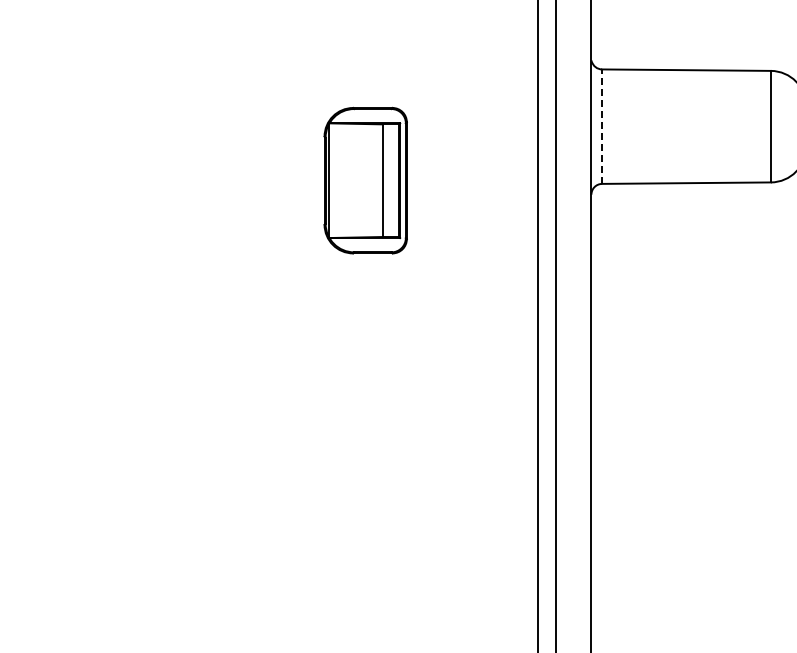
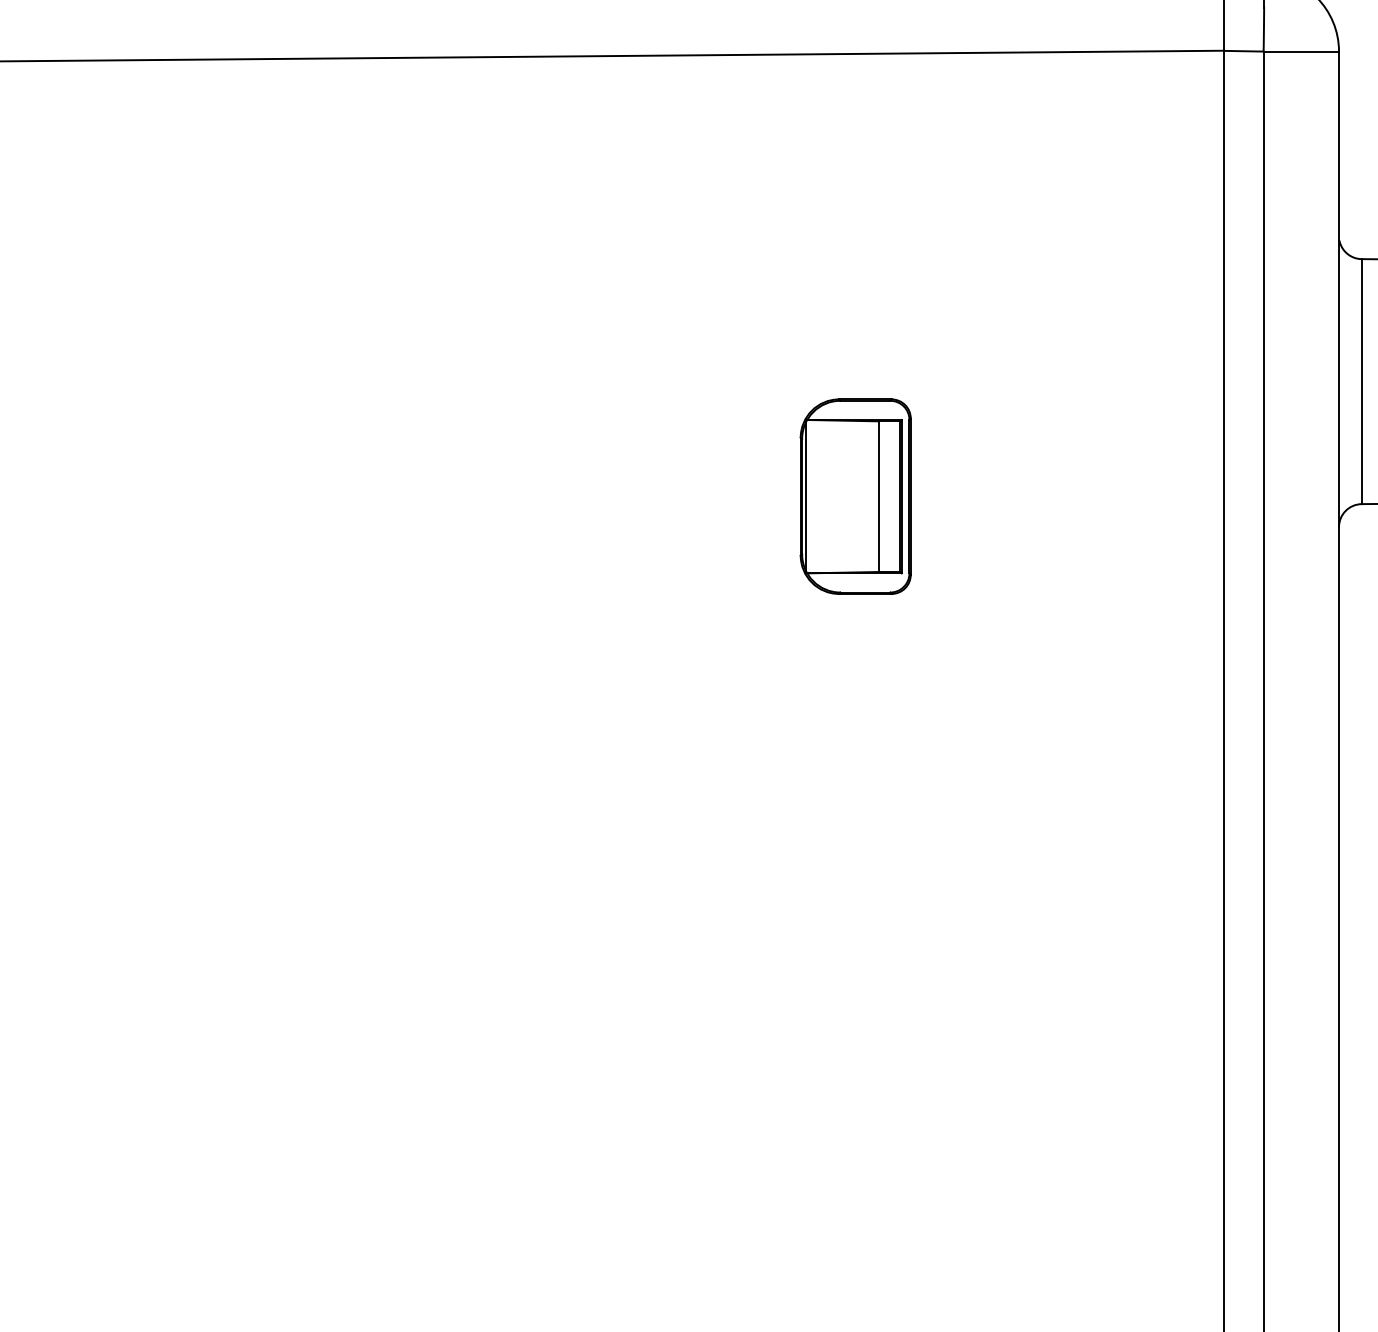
line: (602, 126) -> (1362, 381), dashed -> solid
part: (365, 179) -> (855, 494), size x0.62

